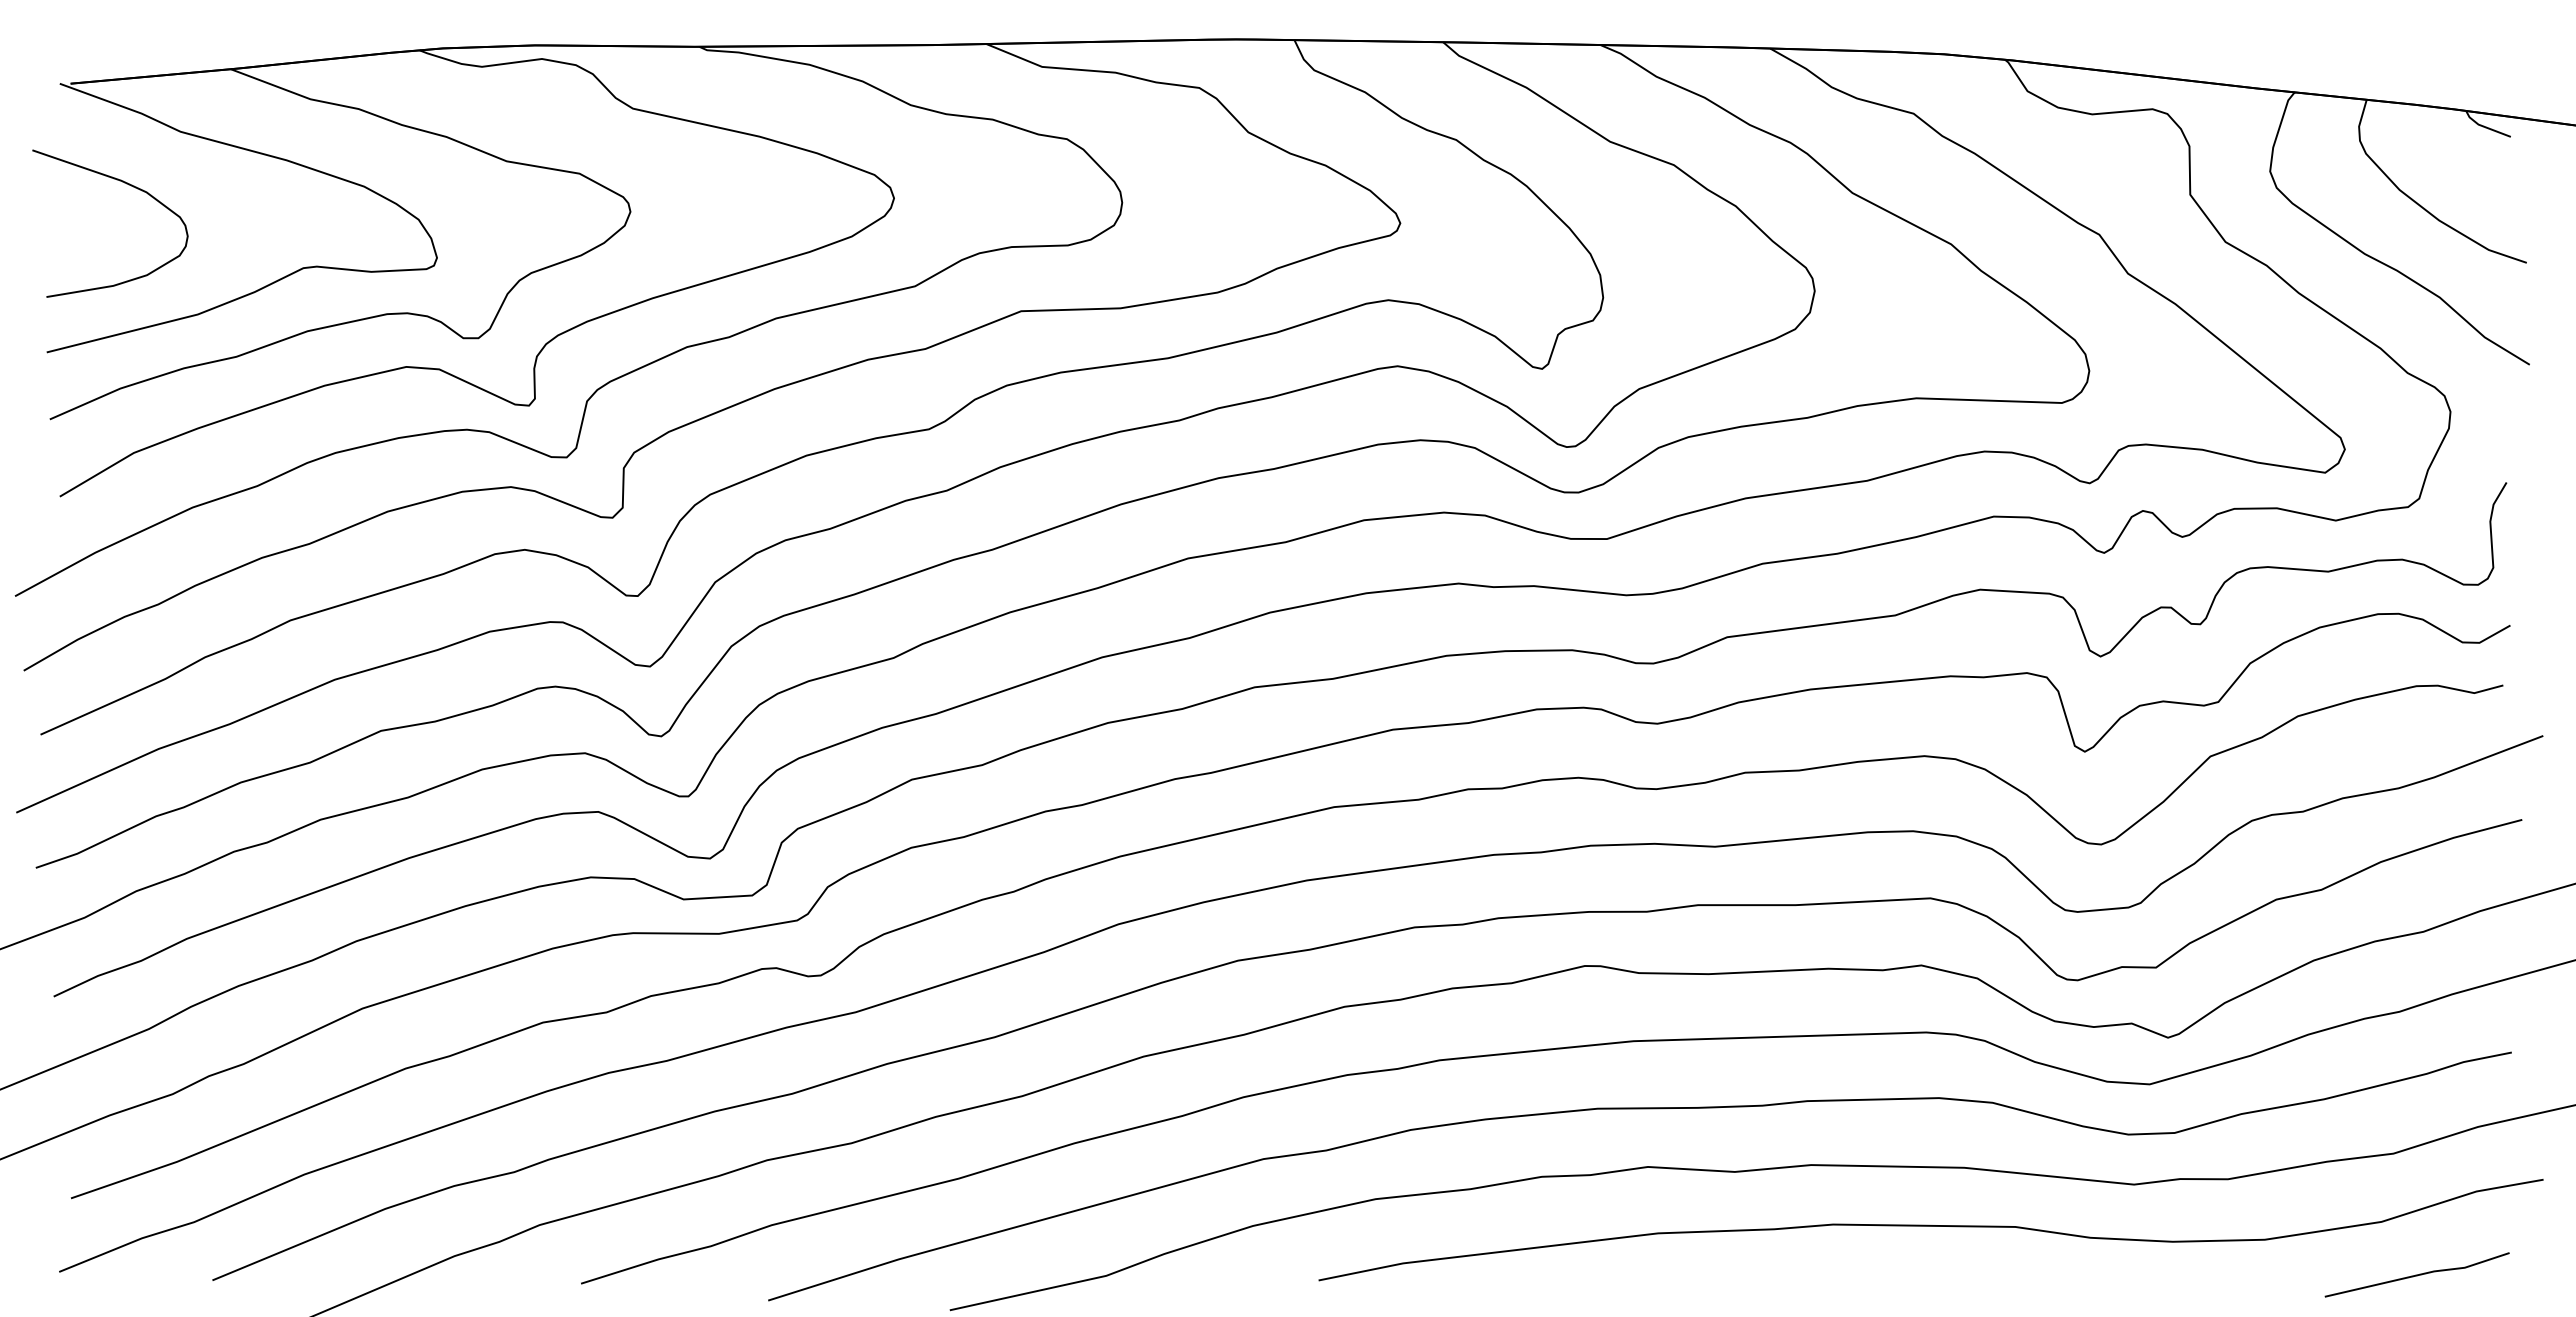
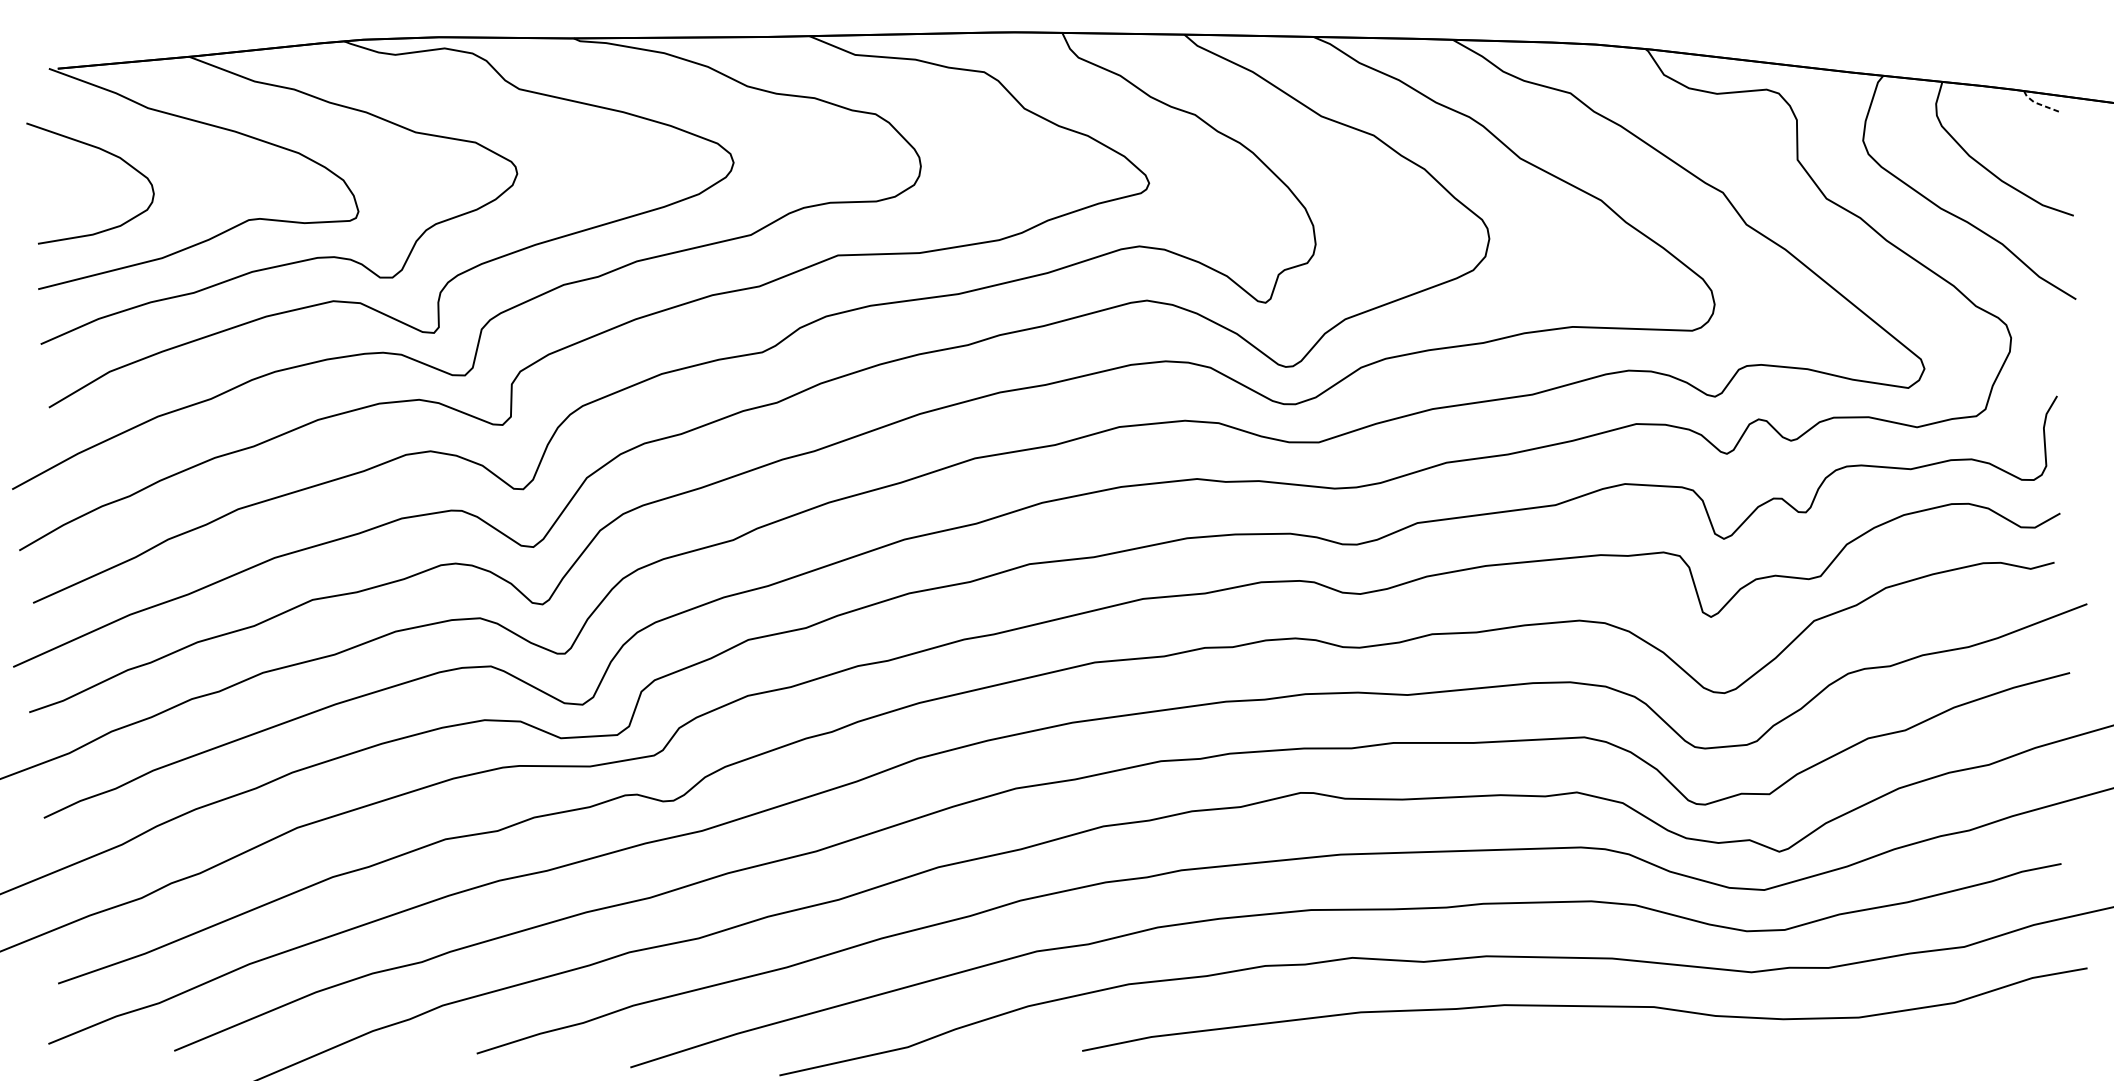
line: (2484, 127) -> (2039, 104), solid -> dashed
line: (2416, 1274) -> (1983, 1046), removed

